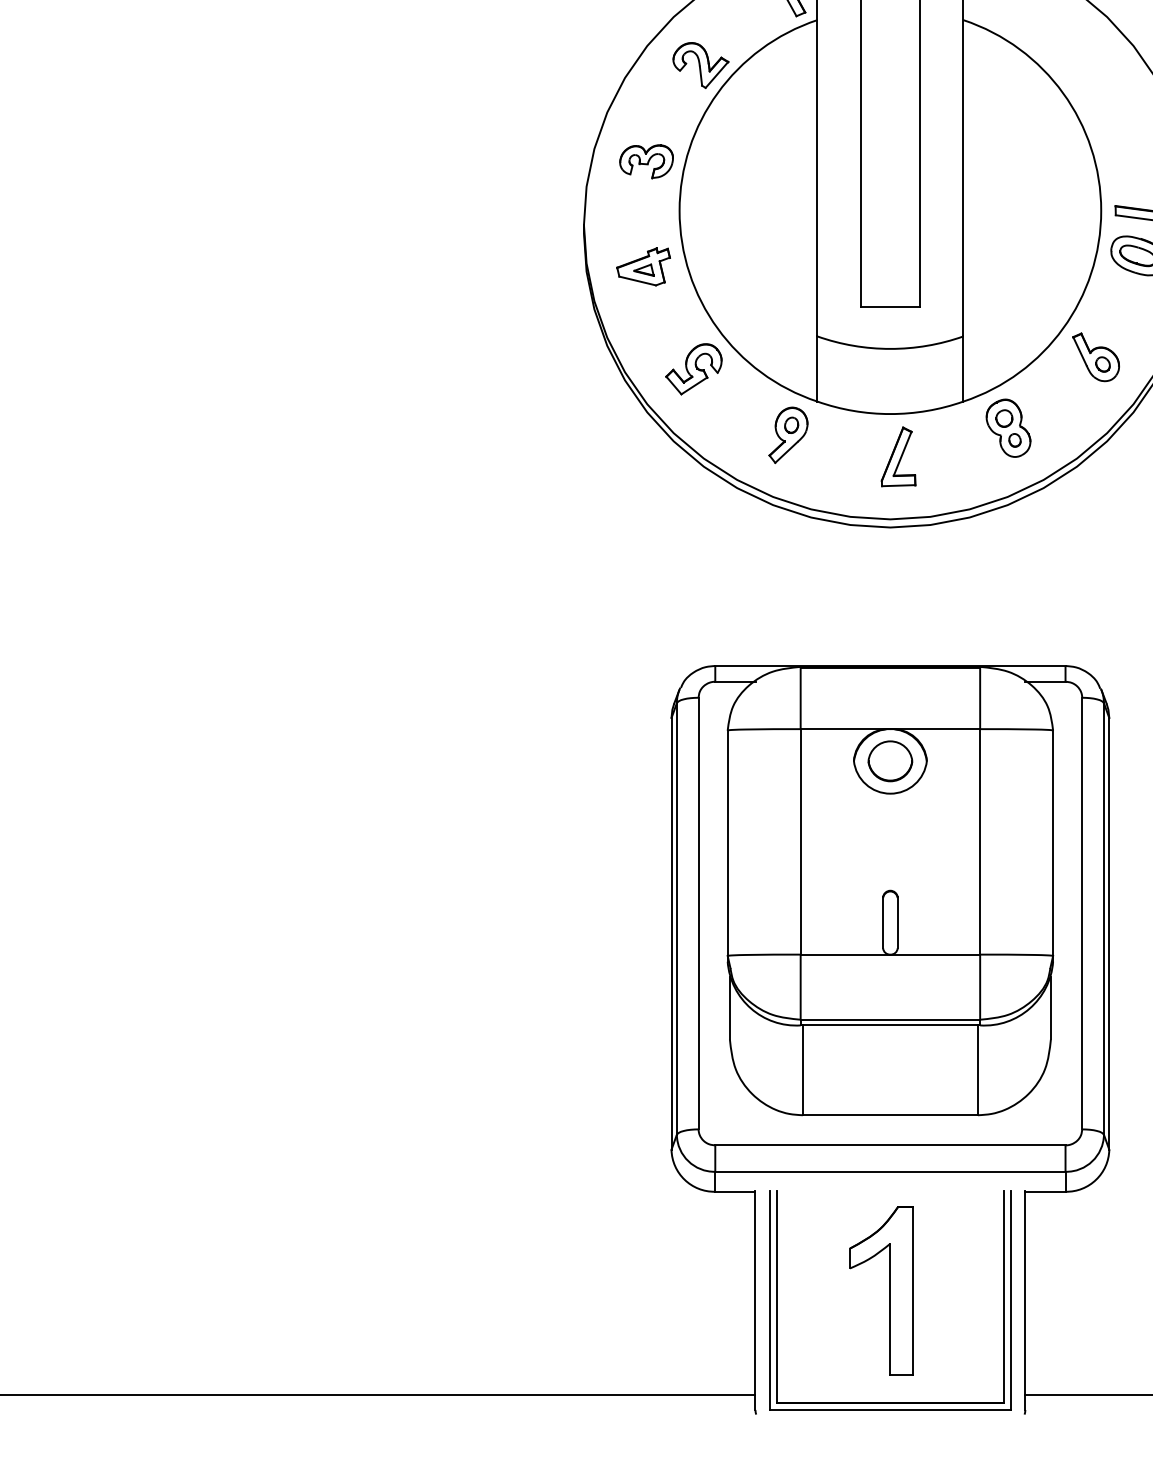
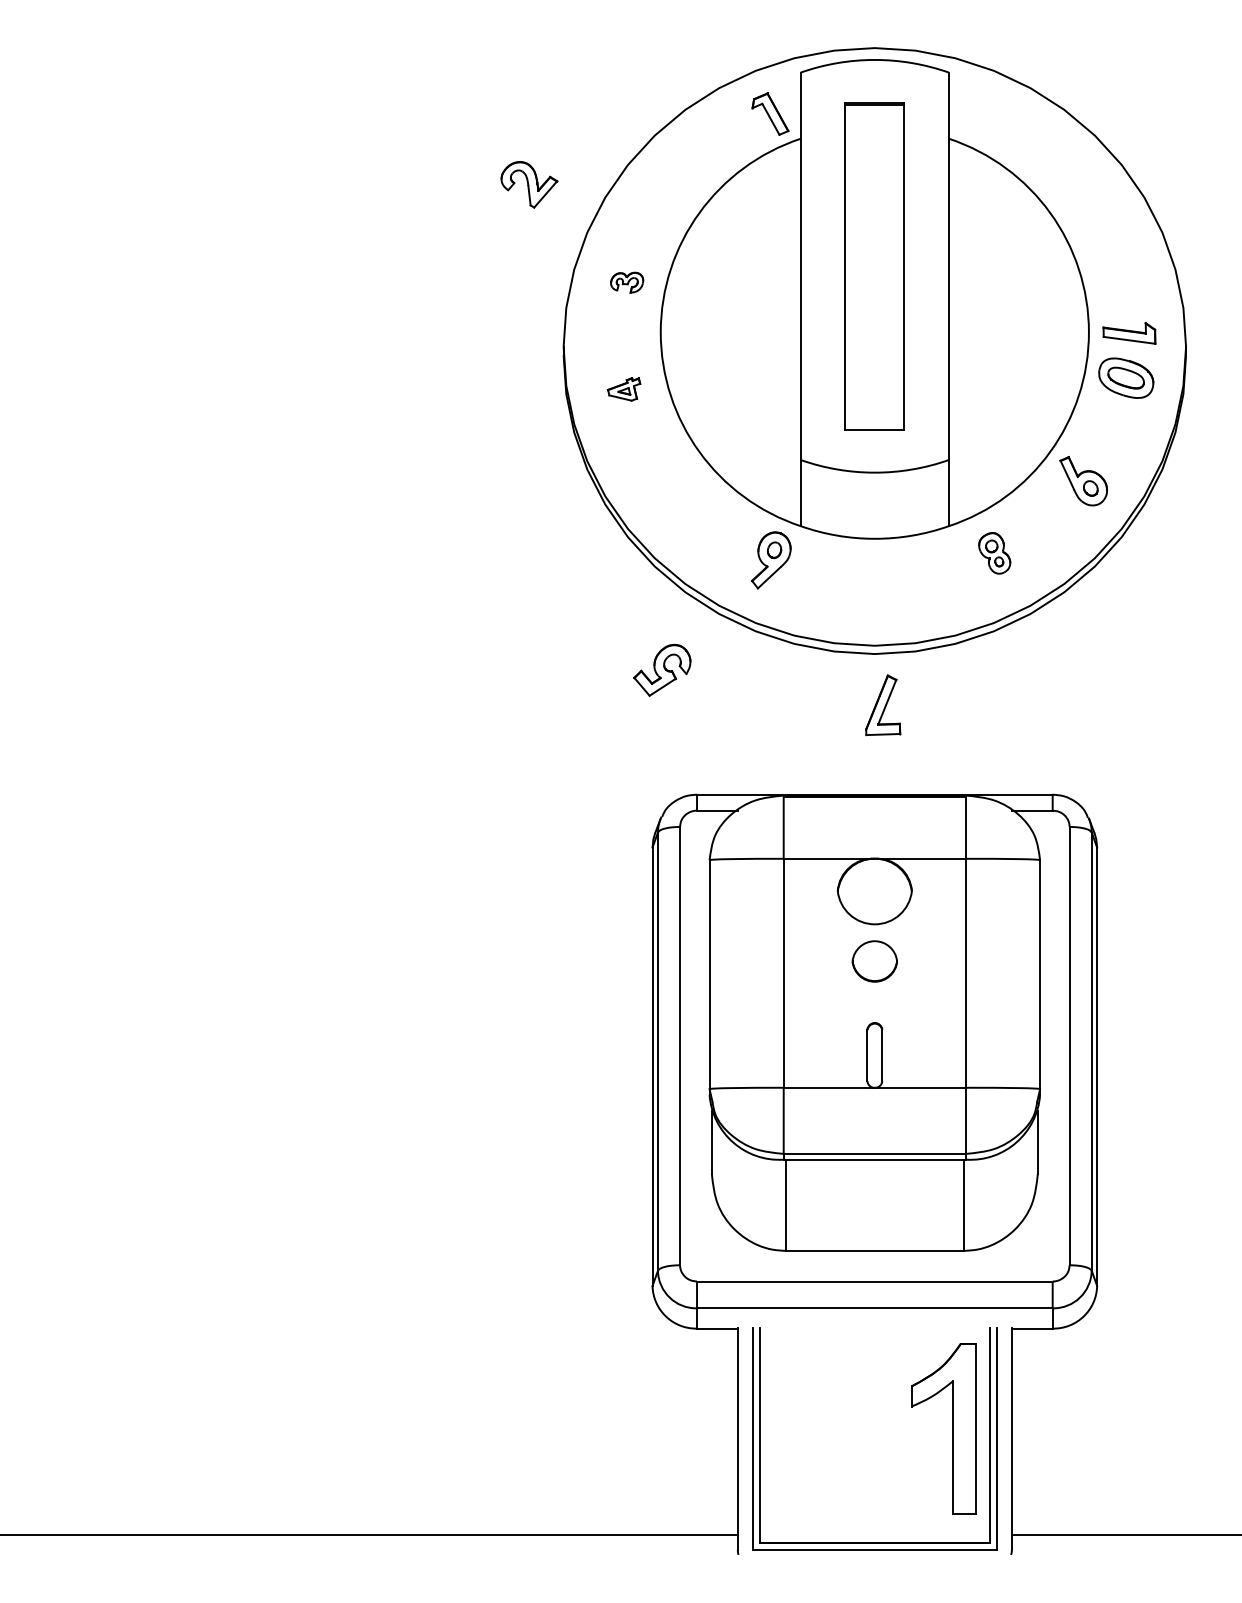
part: (701, 65) -> (529, 184), moved
part: (645, 161) -> (626, 282), size x0.6
part: (642, 267) -> (623, 389), size x0.6
part: (694, 368) -> (662, 669), moved
part: (1008, 428) -> (994, 553), size x0.7
part: (898, 456) -> (883, 704), moved
part: (890, 761) -> (874, 961), moved
part: (890, 1290) -> (952, 1428), moved

